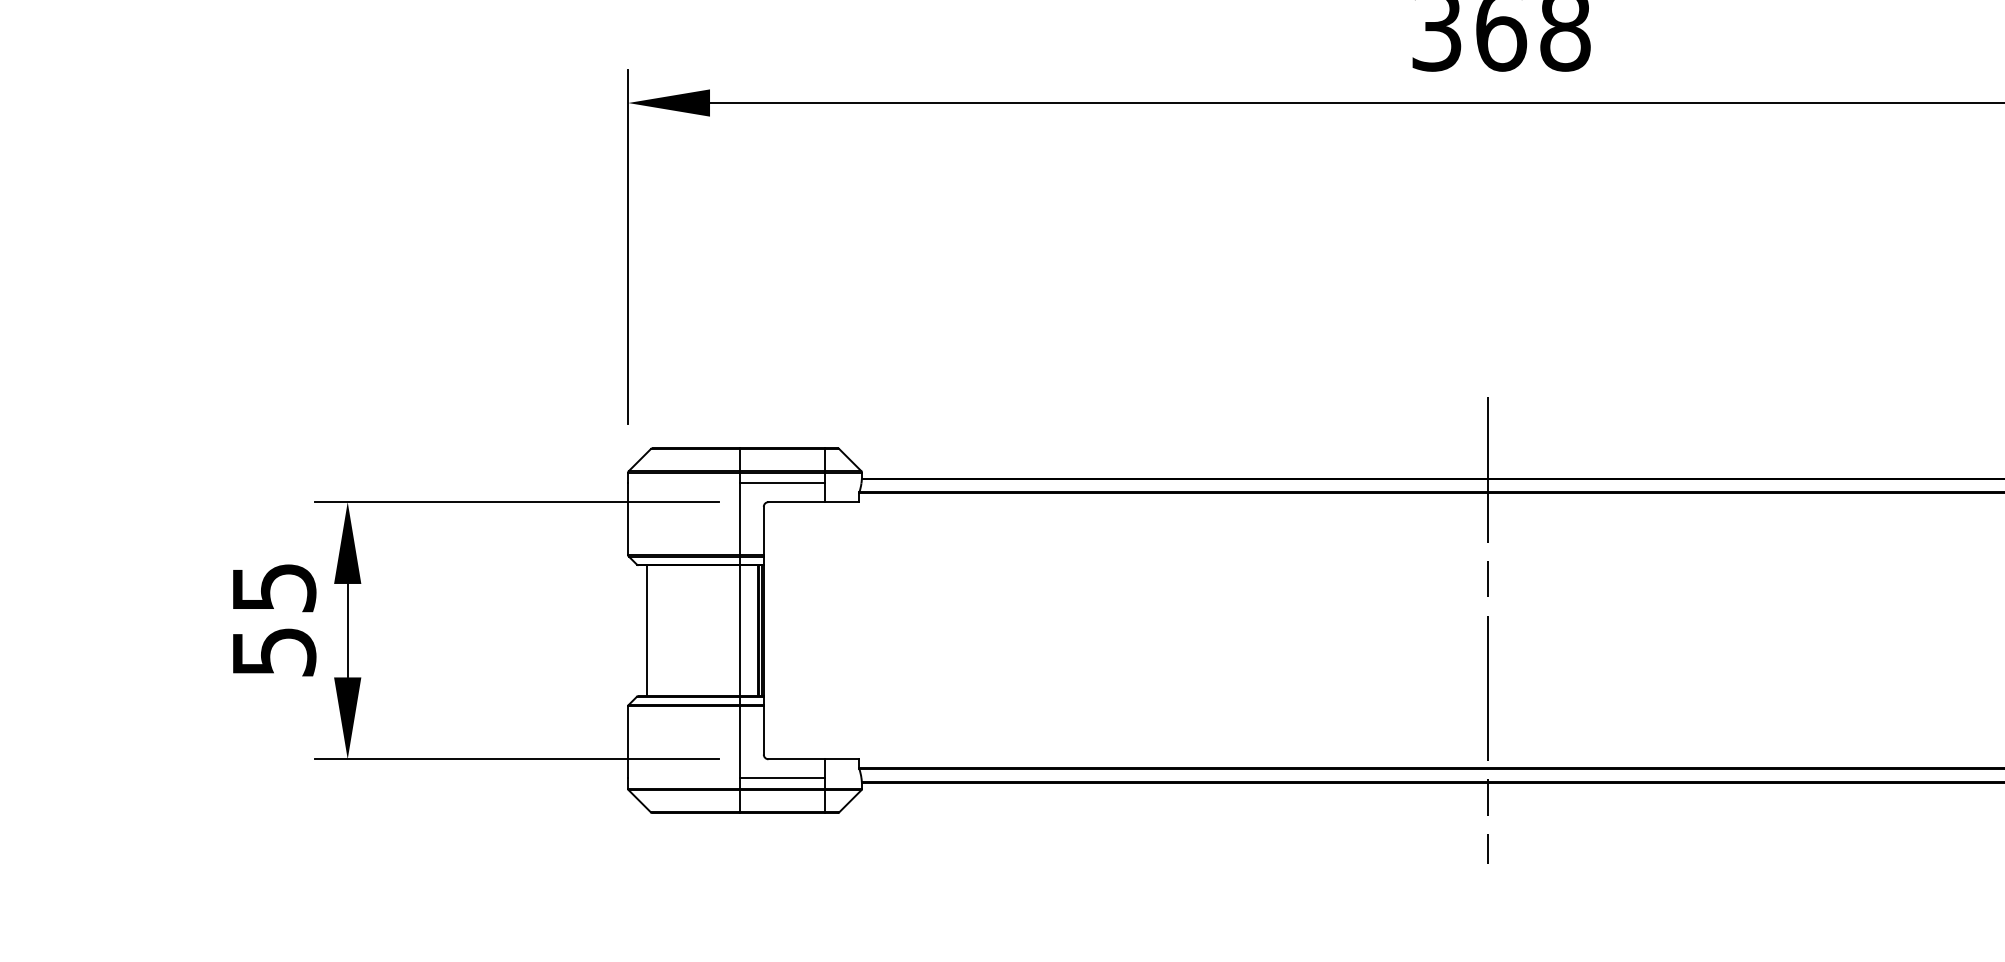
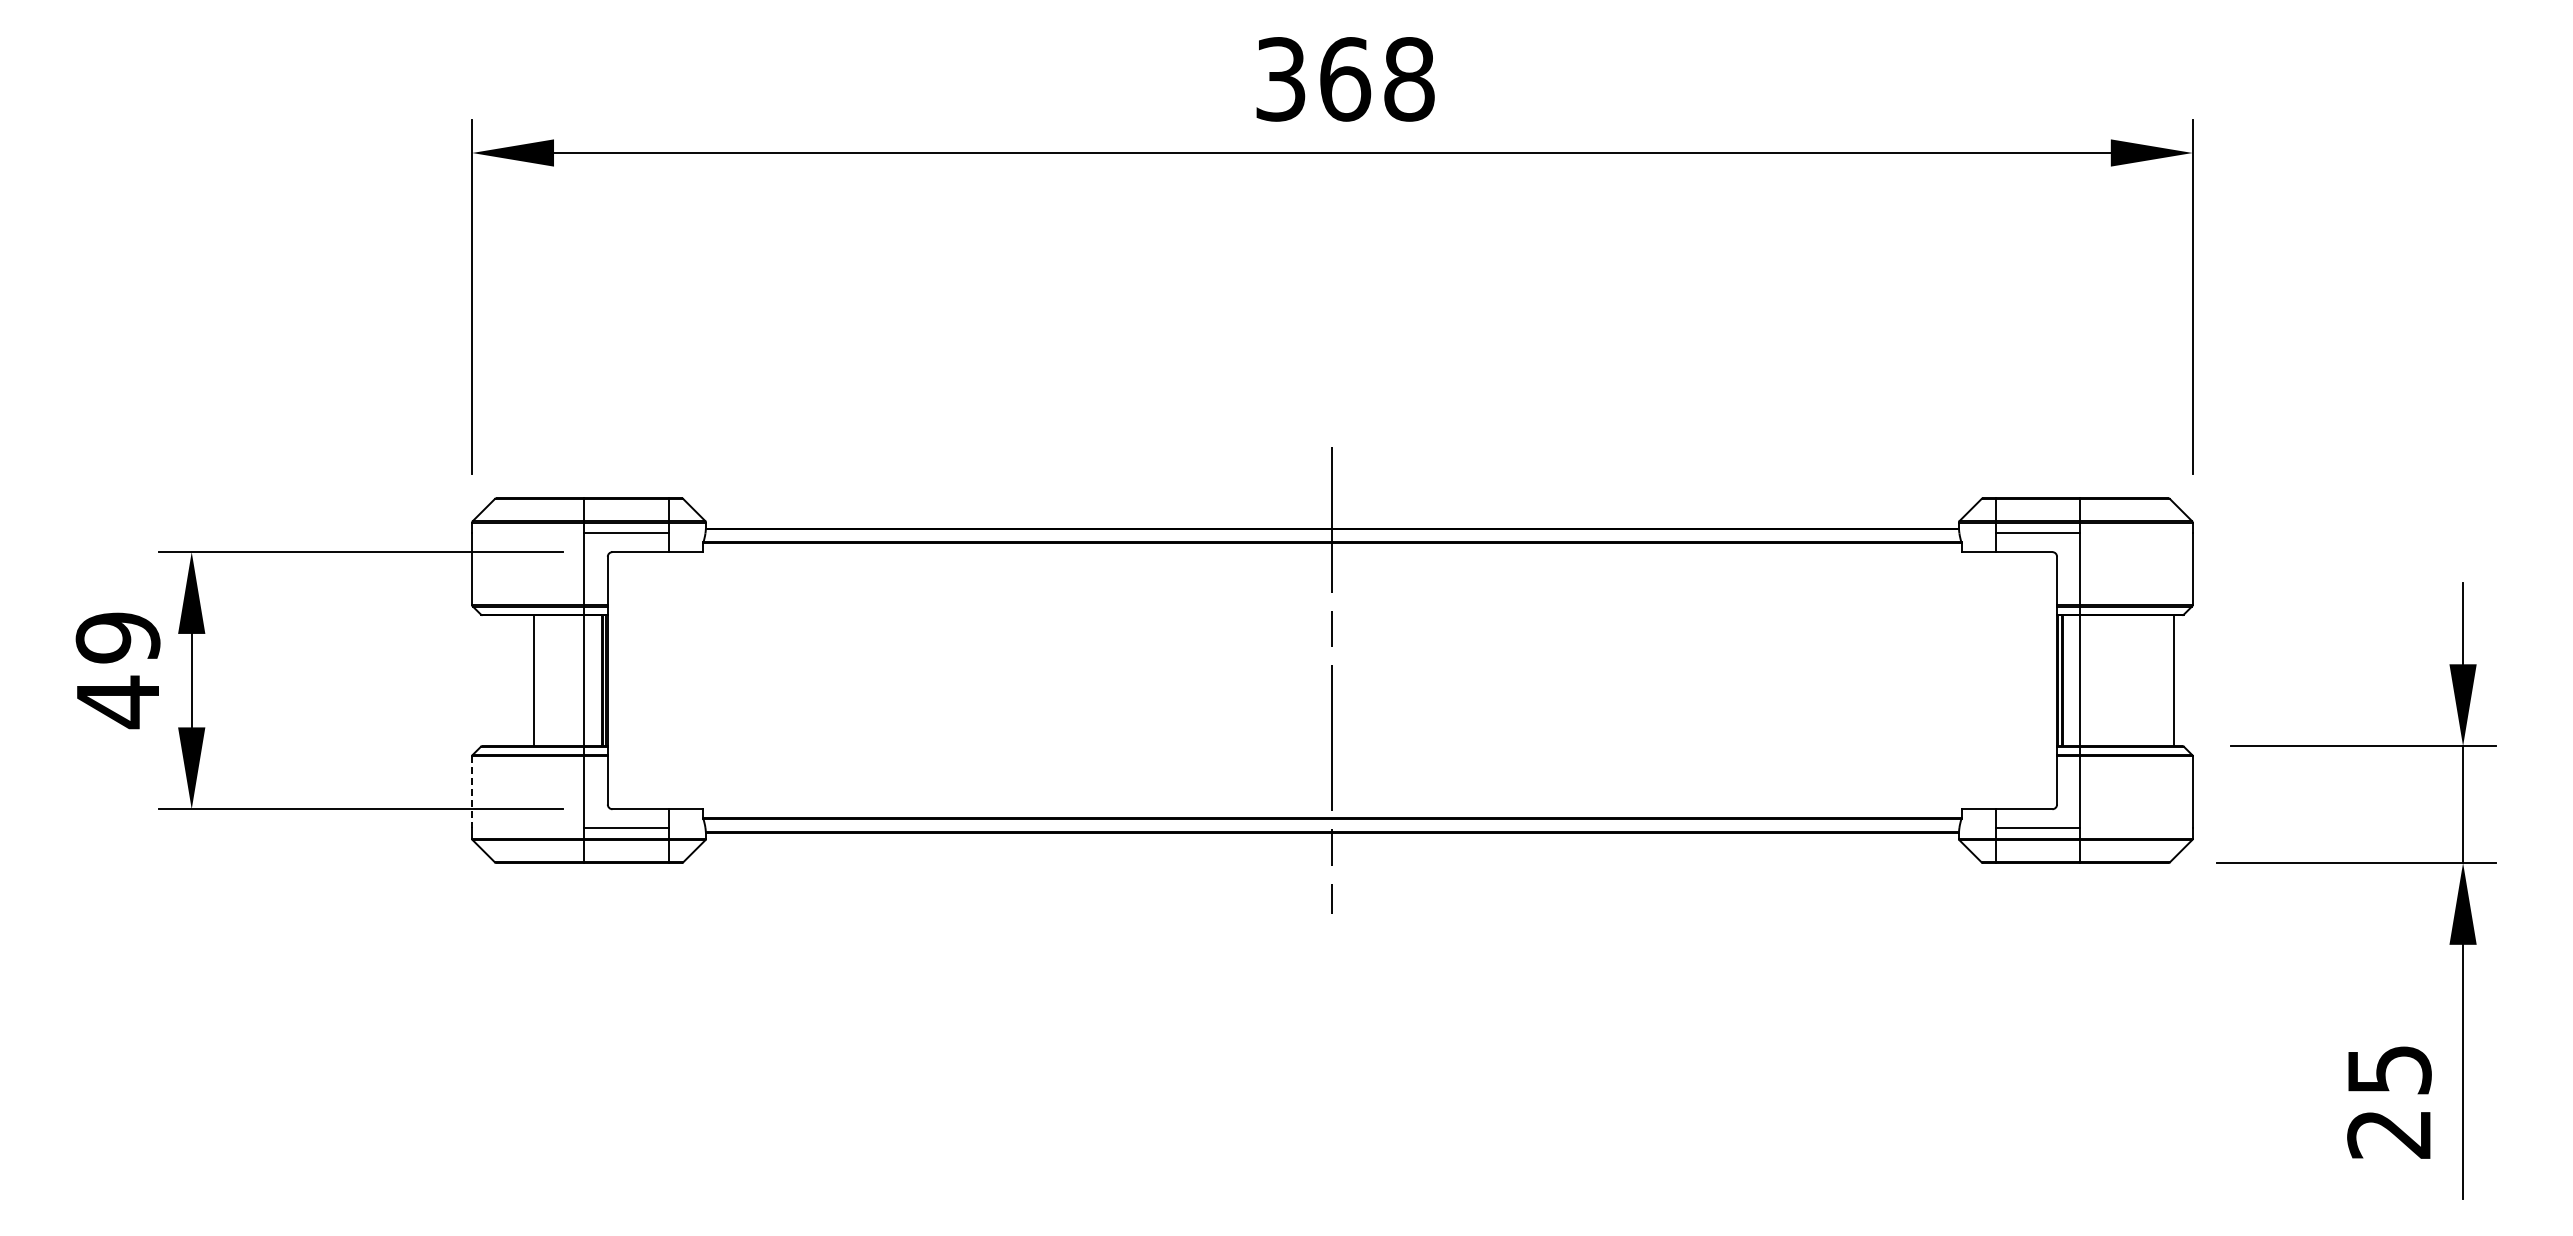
text: (273, 620) -> (117, 670), 55 -> 49
line: (646, 630) -> (533, 680), moved
line: (628, 742) -> (472, 792), solid -> dashed

